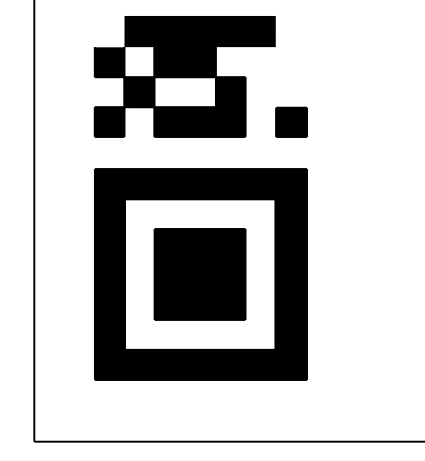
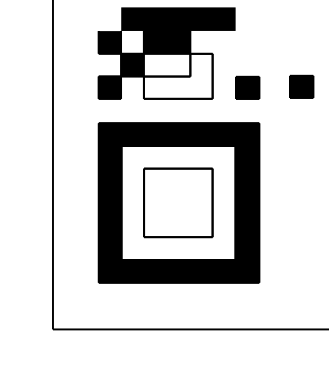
fill: (198, 106) -> (177, 75), removed
part: (362, 120) -> (301, 86), added
fill: (200, 273) -> (178, 202), removed

